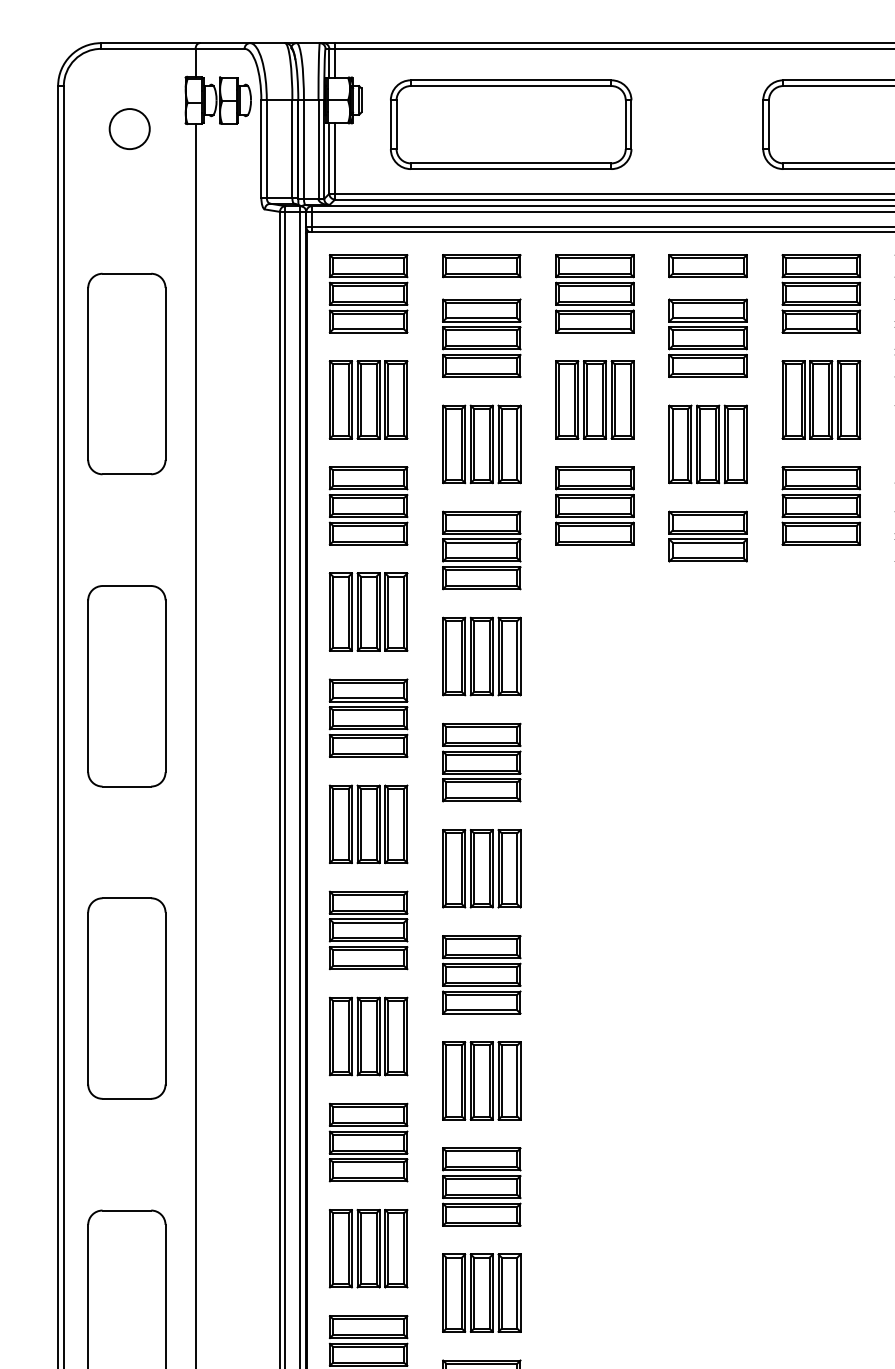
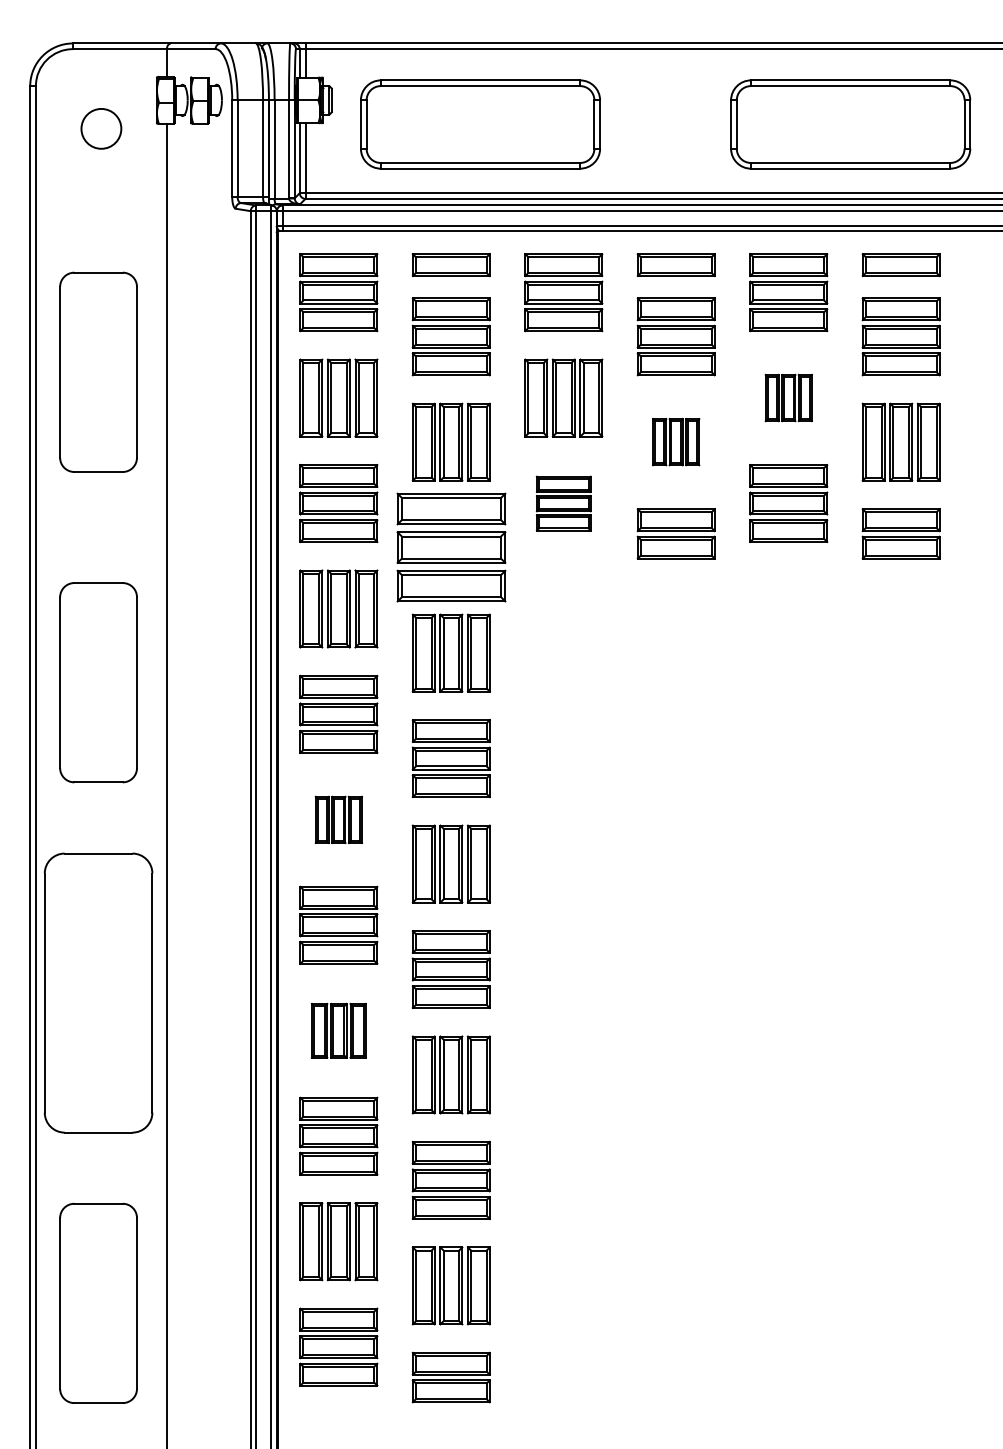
part: (821, 399) -> (788, 397), size x0.6
part: (707, 443) -> (675, 441), size x0.6
part: (594, 505) -> (563, 503), size x0.7
part: (480, 550) -> (450, 547), size x1.4
part: (368, 823) -> (338, 819), size x0.6
part: (126, 997) -> (98, 992), size x1.4
part: (368, 1036) -> (338, 1030), size x0.7

